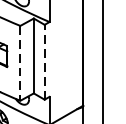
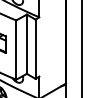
line: (44, 62) -> (35, 49), dashed -> solid
line: (20, 63) -> (16, 50), dashed -> solid

